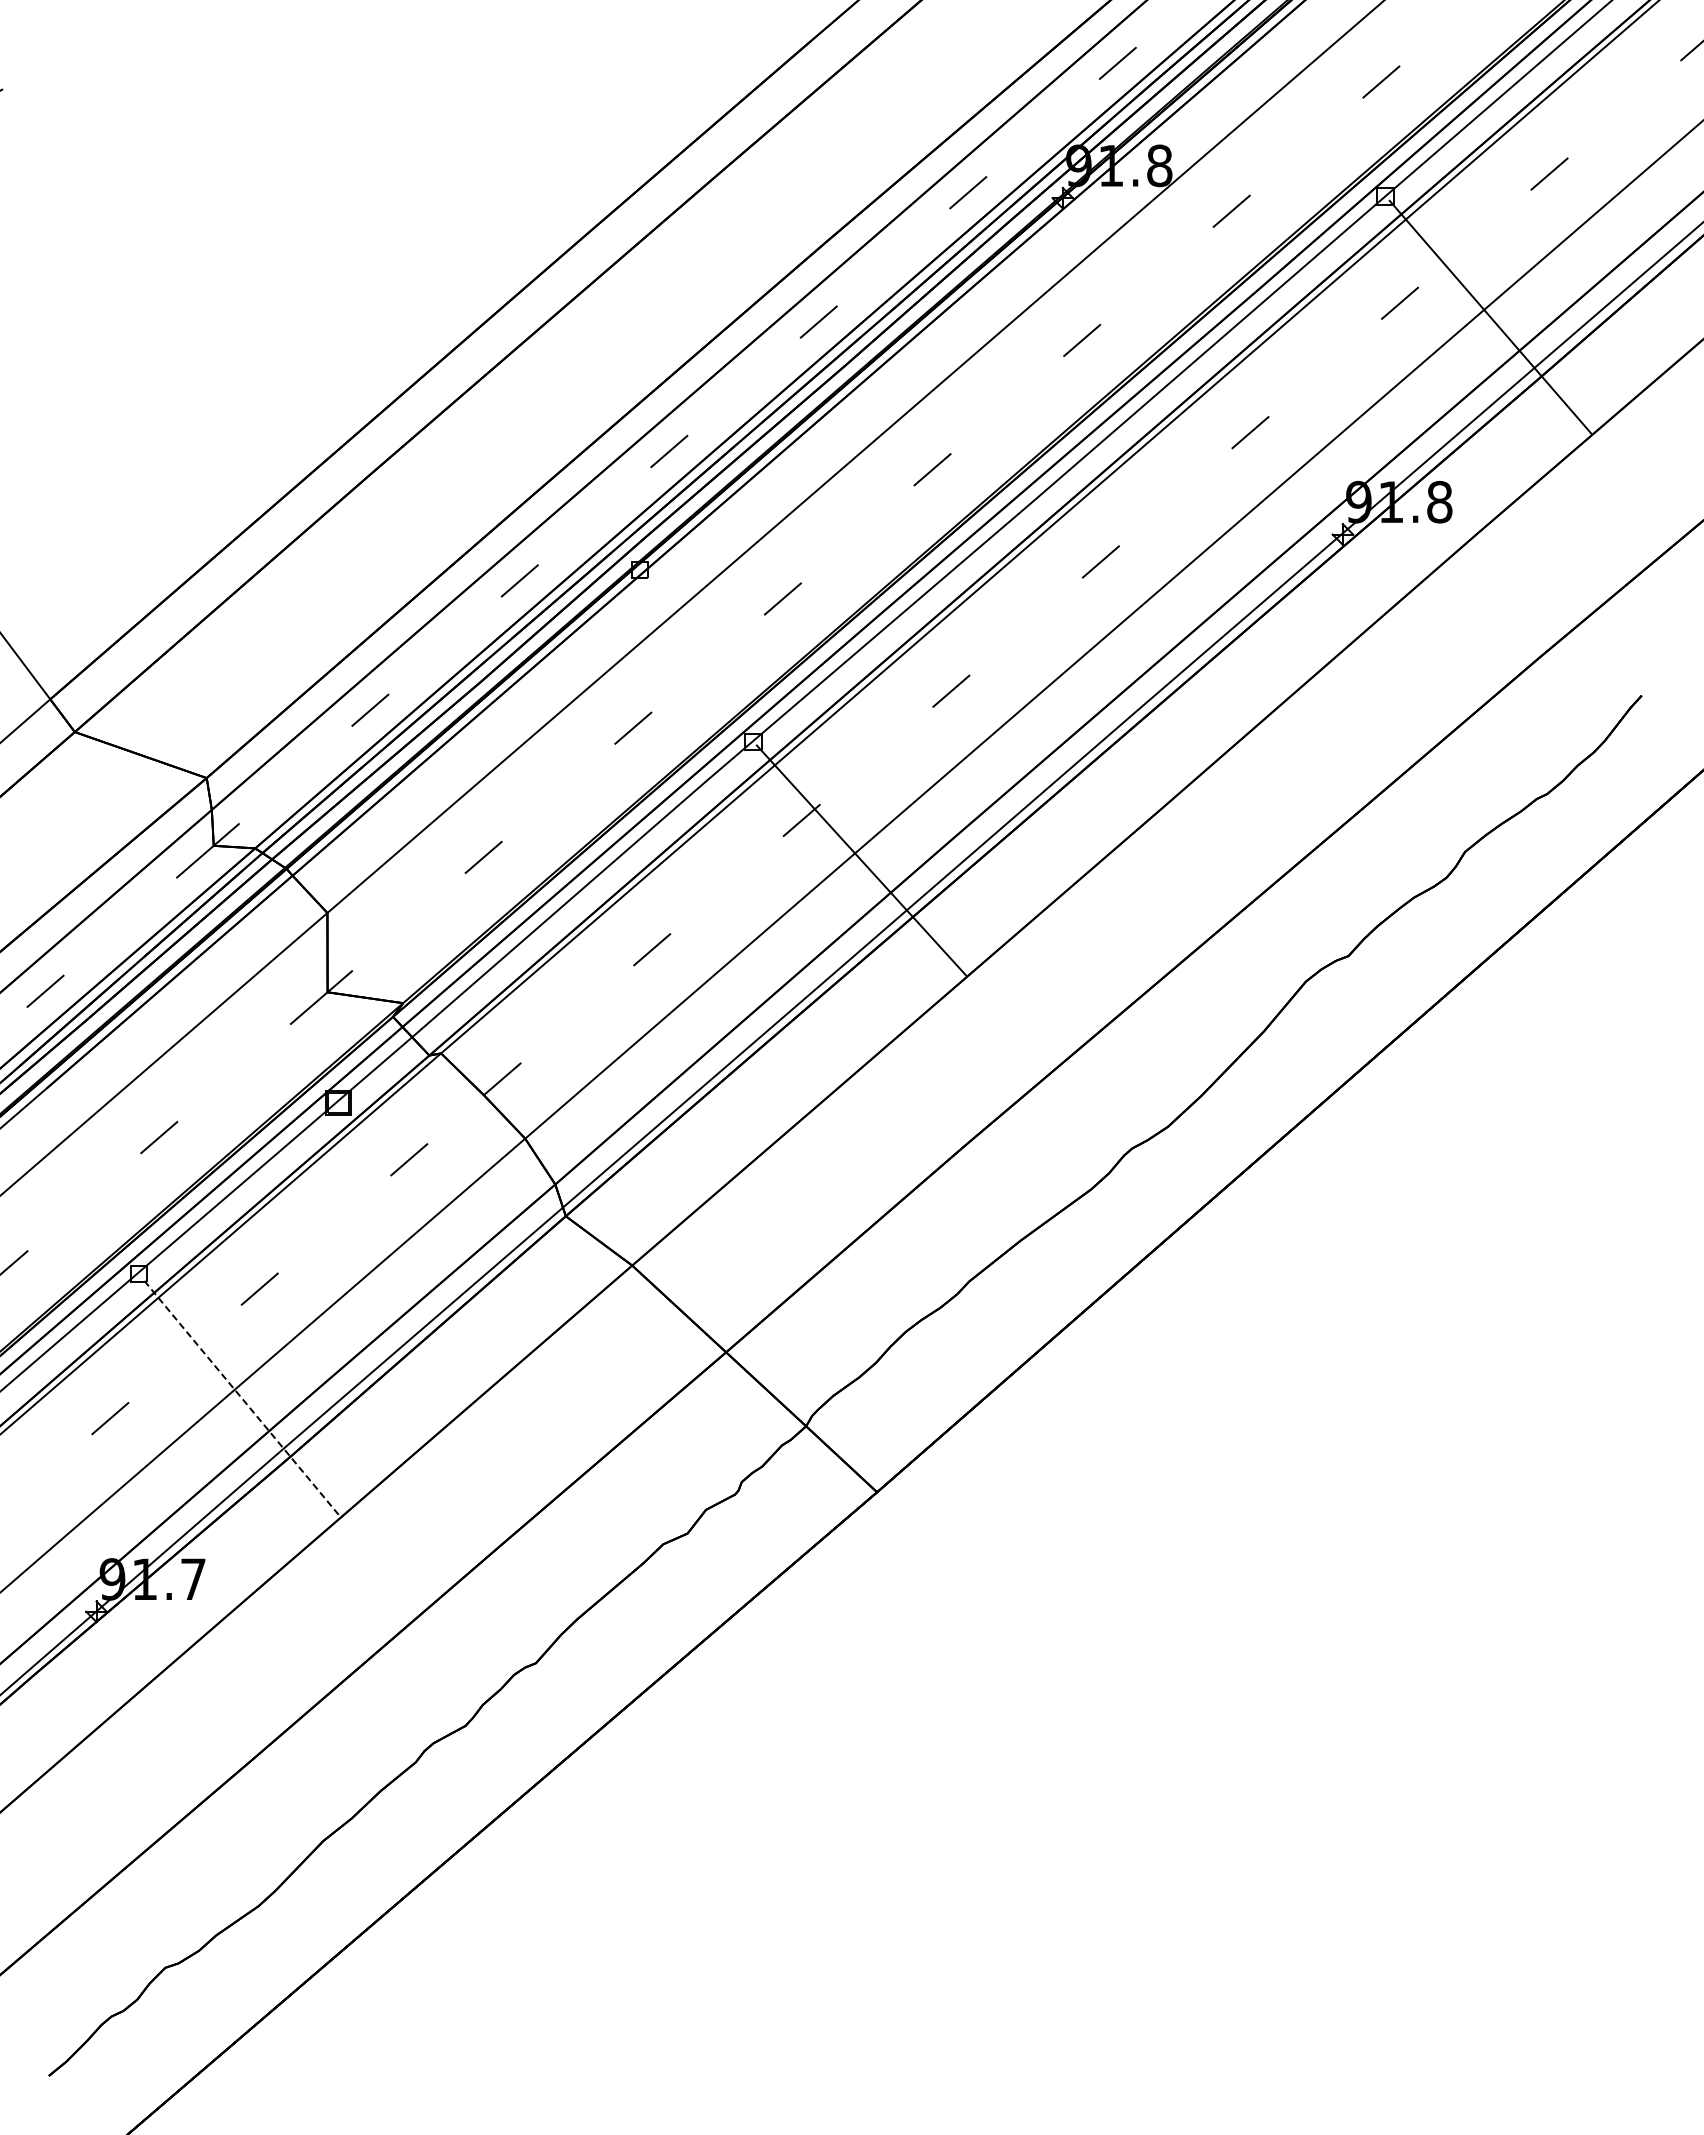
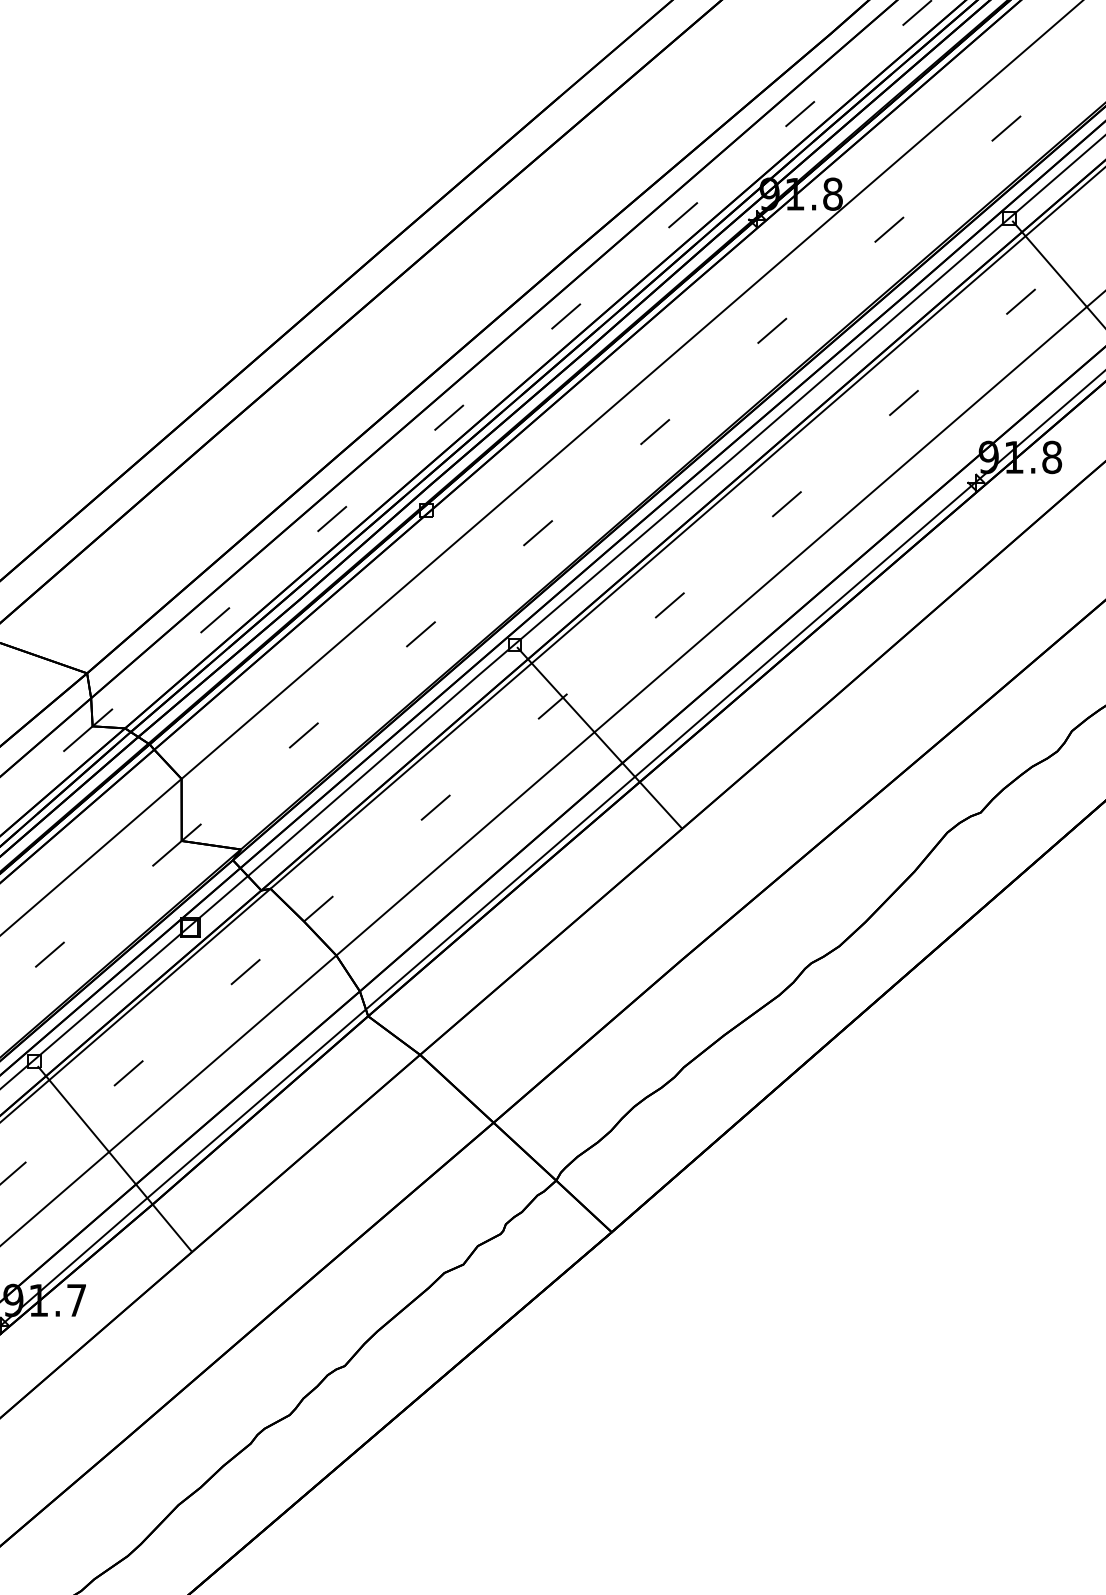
line: (241, 1398) -> (114, 1158), dashed -> solid

